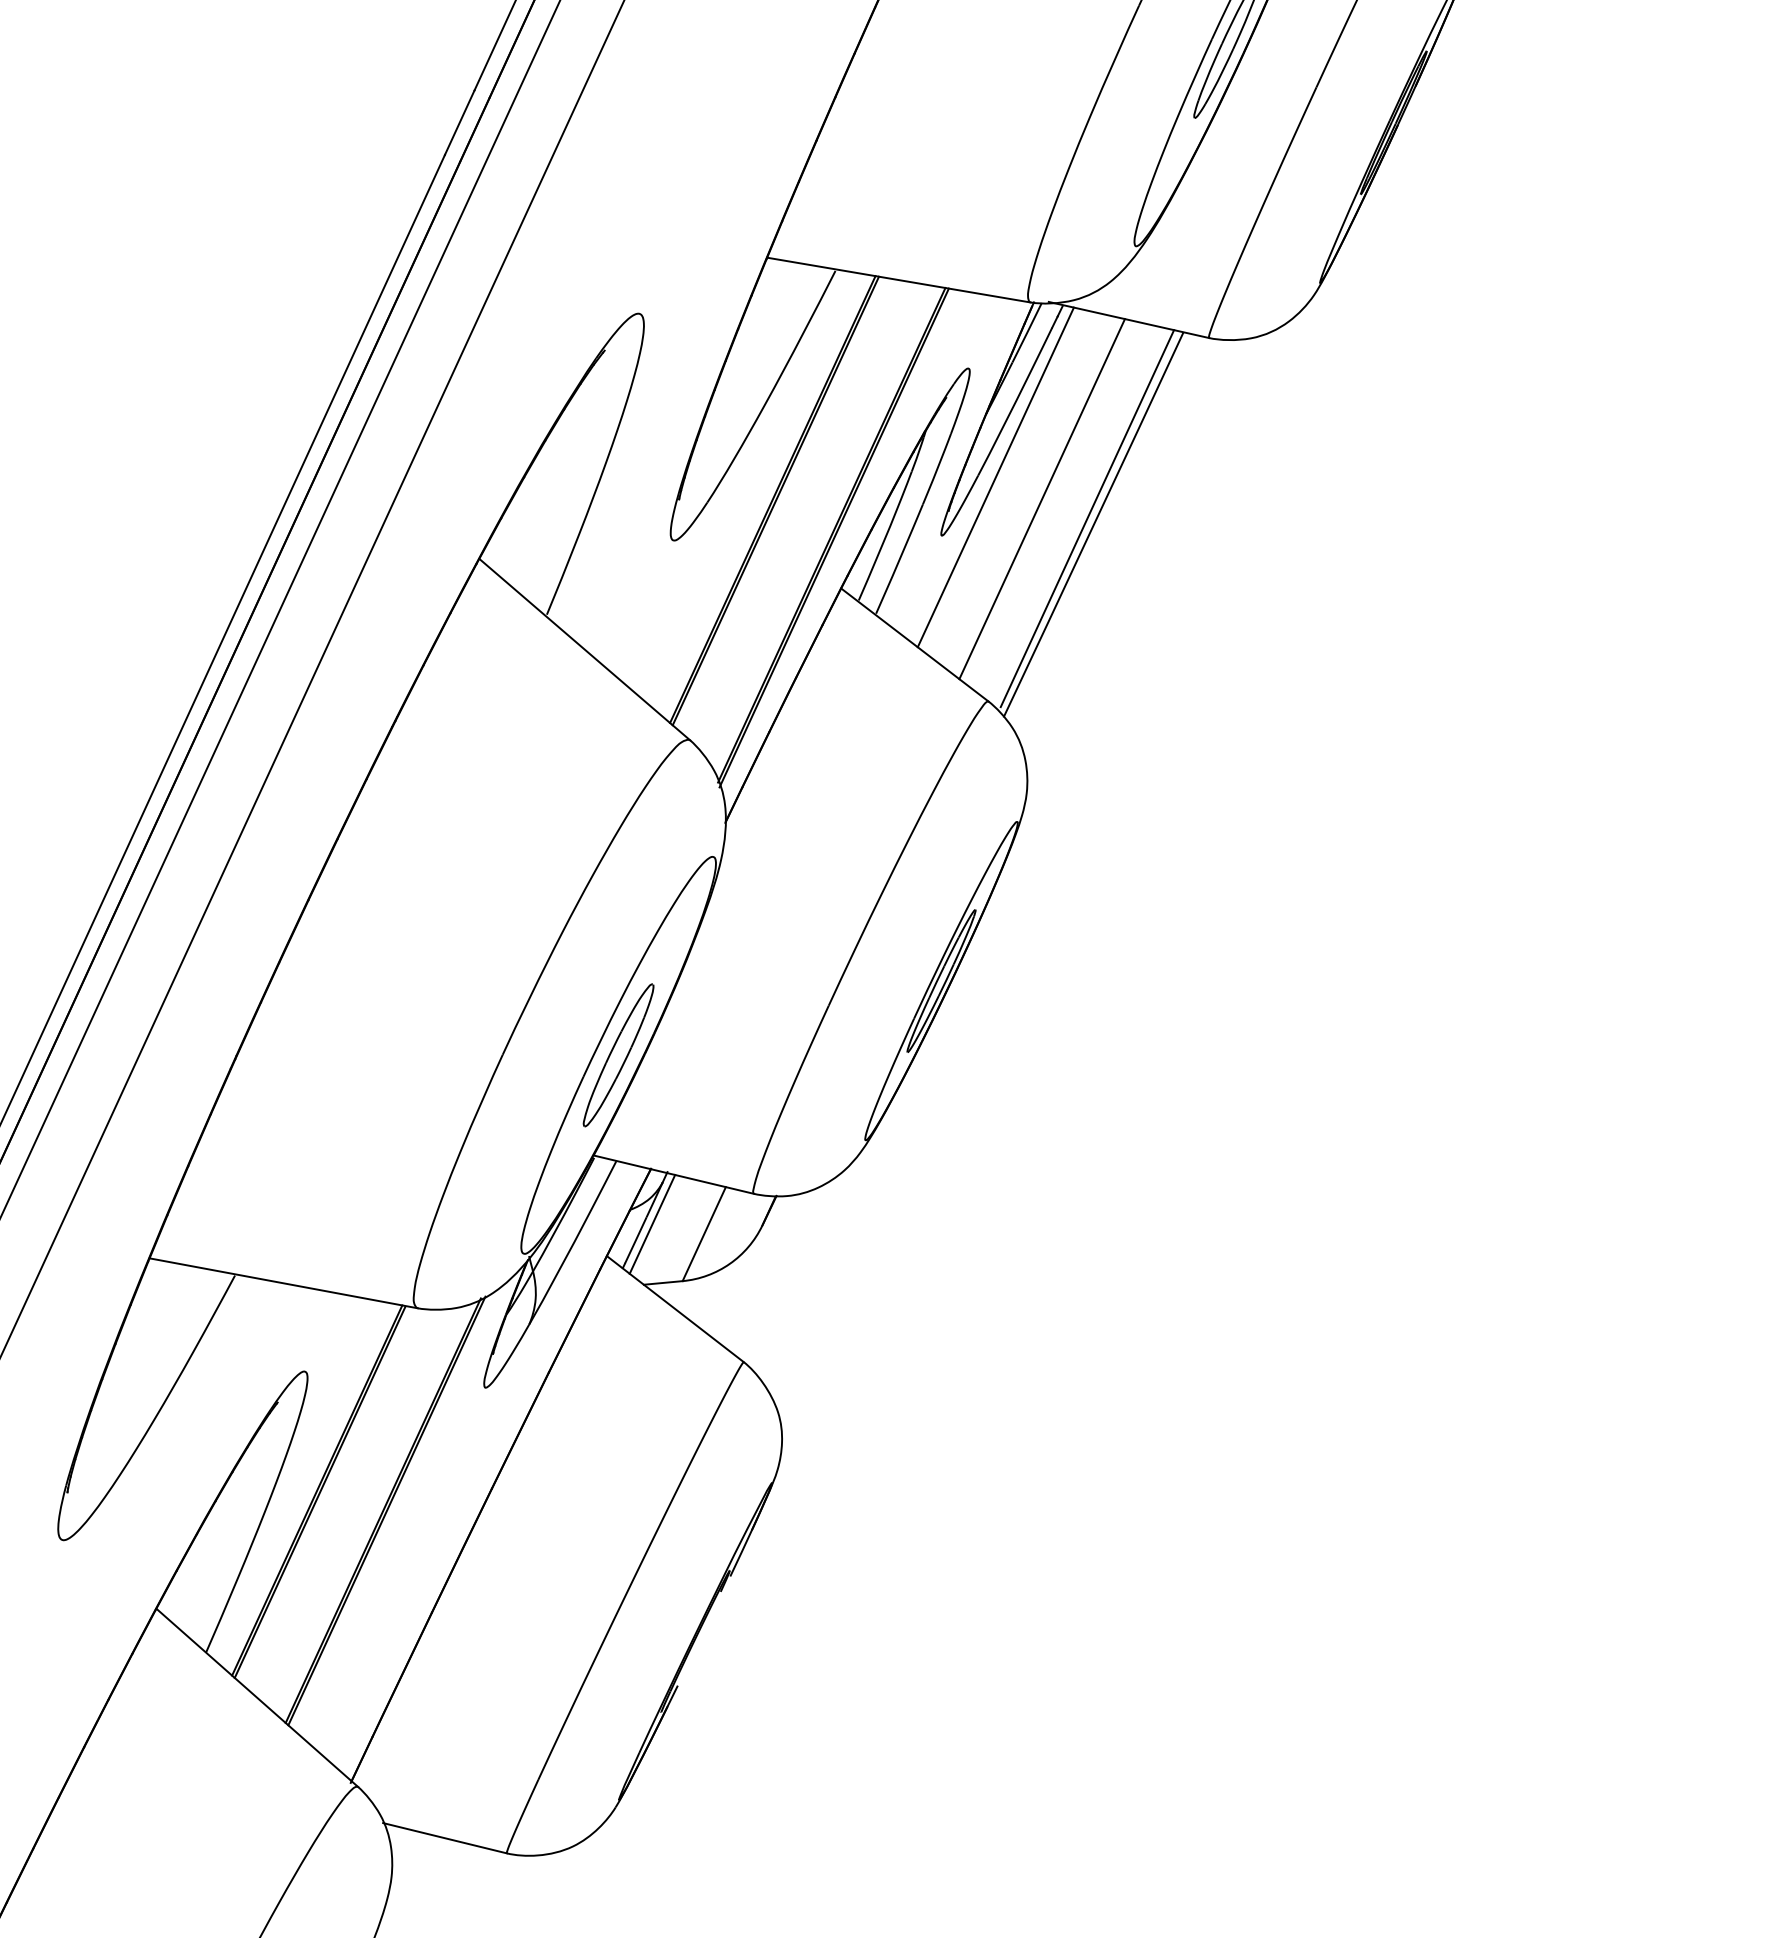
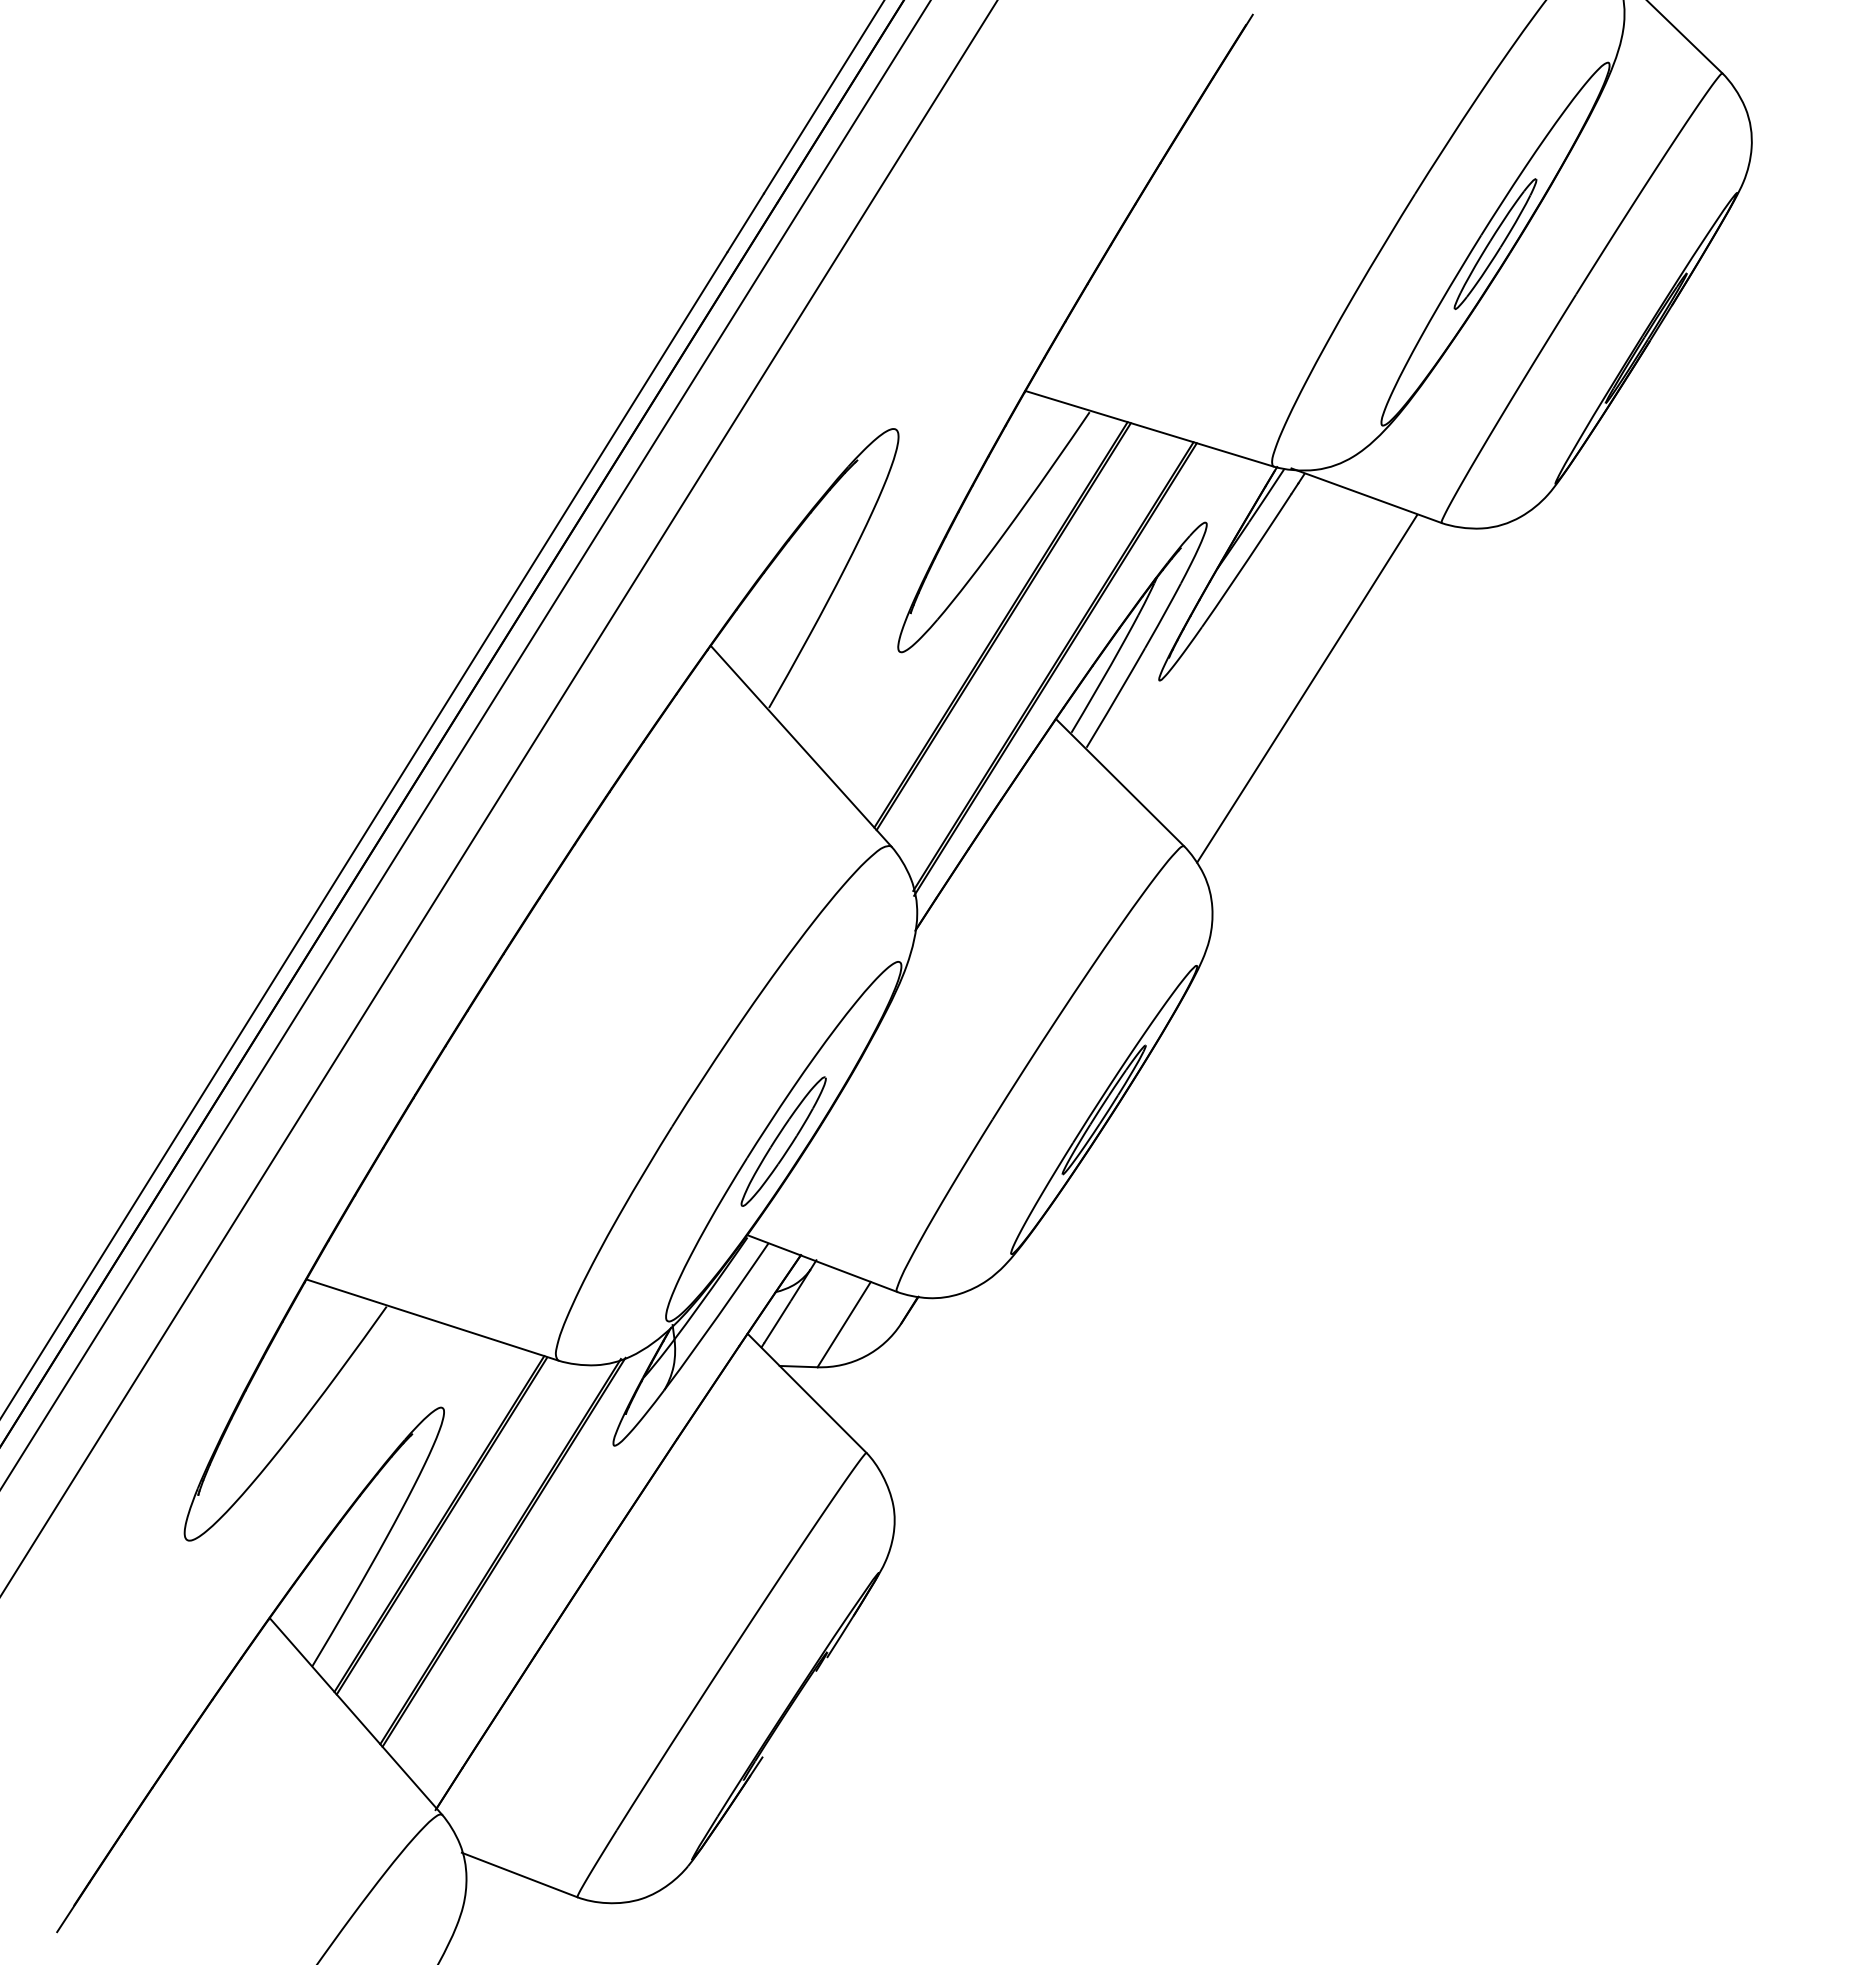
line: (995, 476) -> (1218, 630), removed
line: (1041, 498) -> (1260, 657), removed
line: (1086, 519) -> (1301, 682), removed
line: (652, 1224) -> (795, 1308), removed

